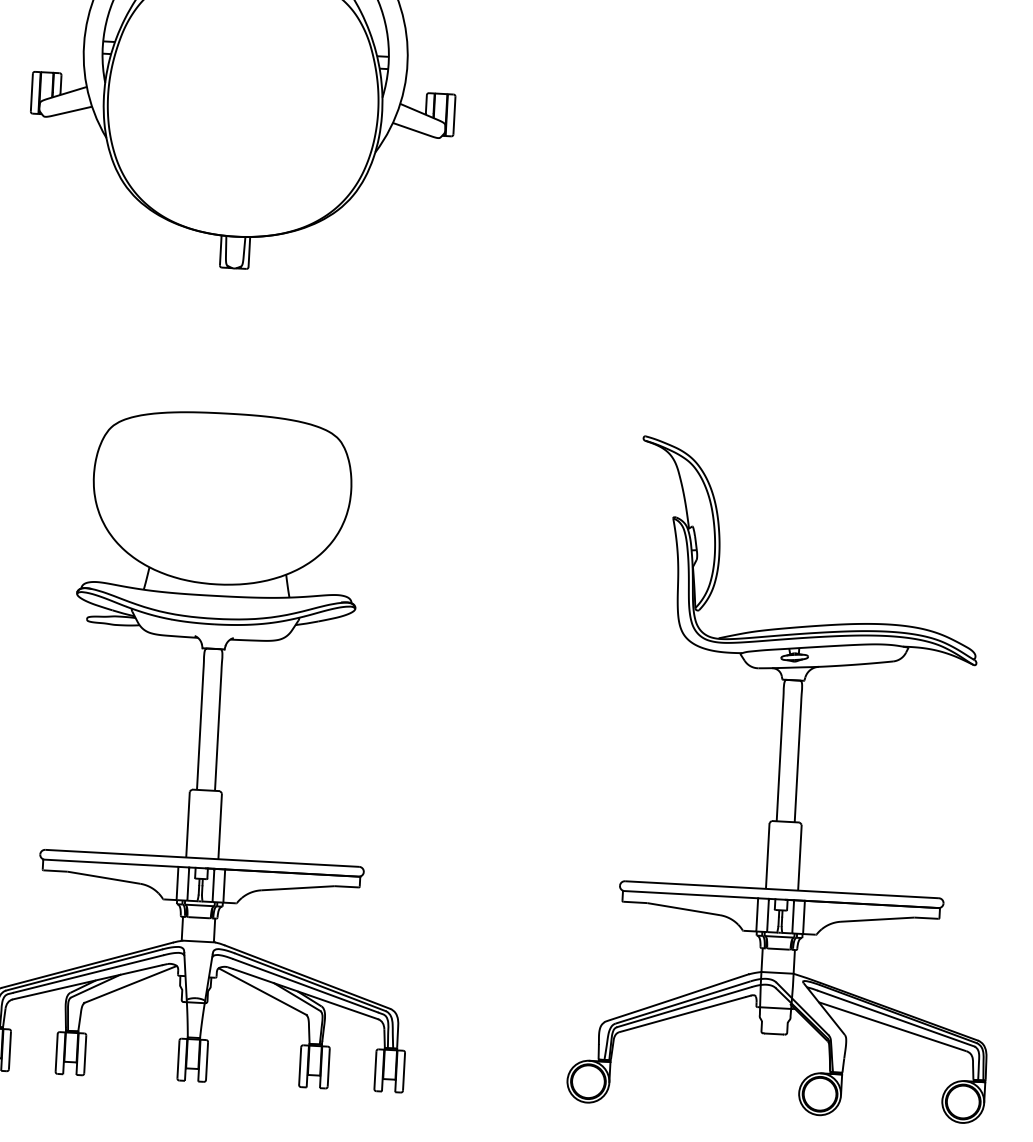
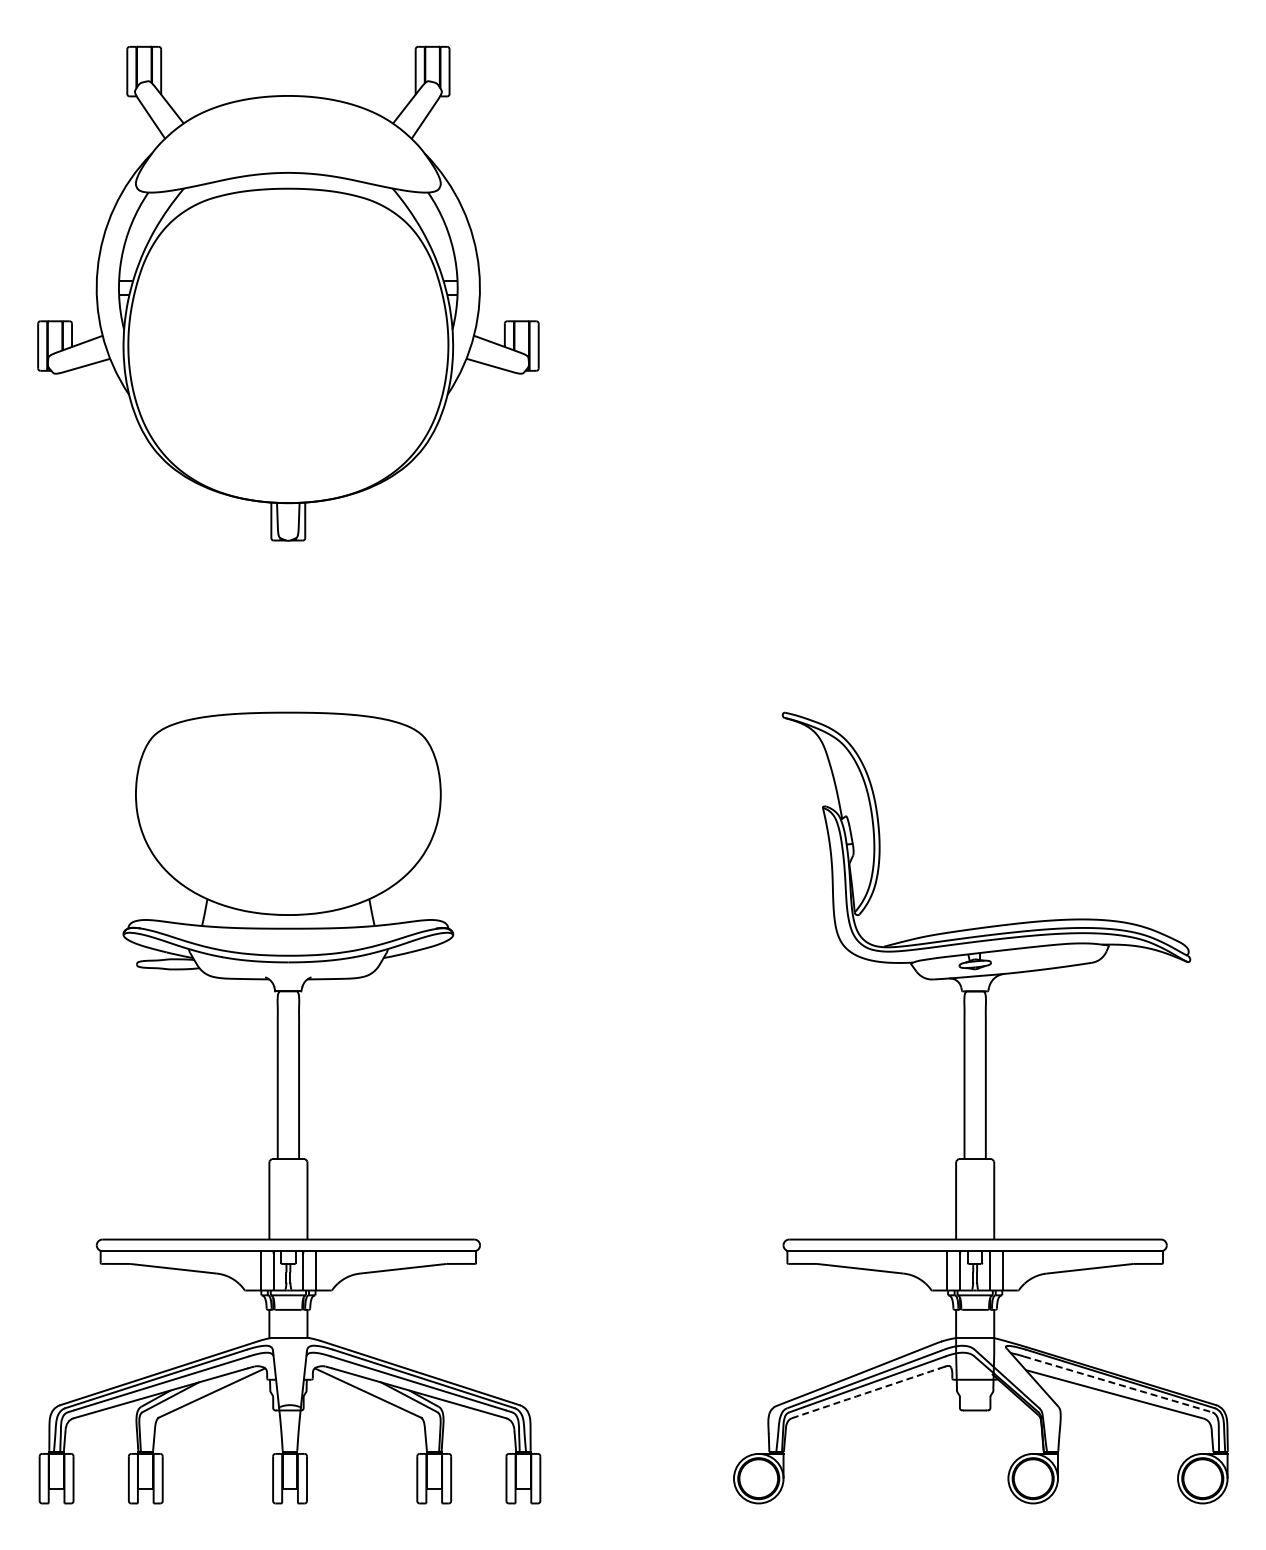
arc: (682, 1014) -> (865, 1393), solid -> dashed
line: (896, 1018) -> (1118, 1384), solid -> dashed

